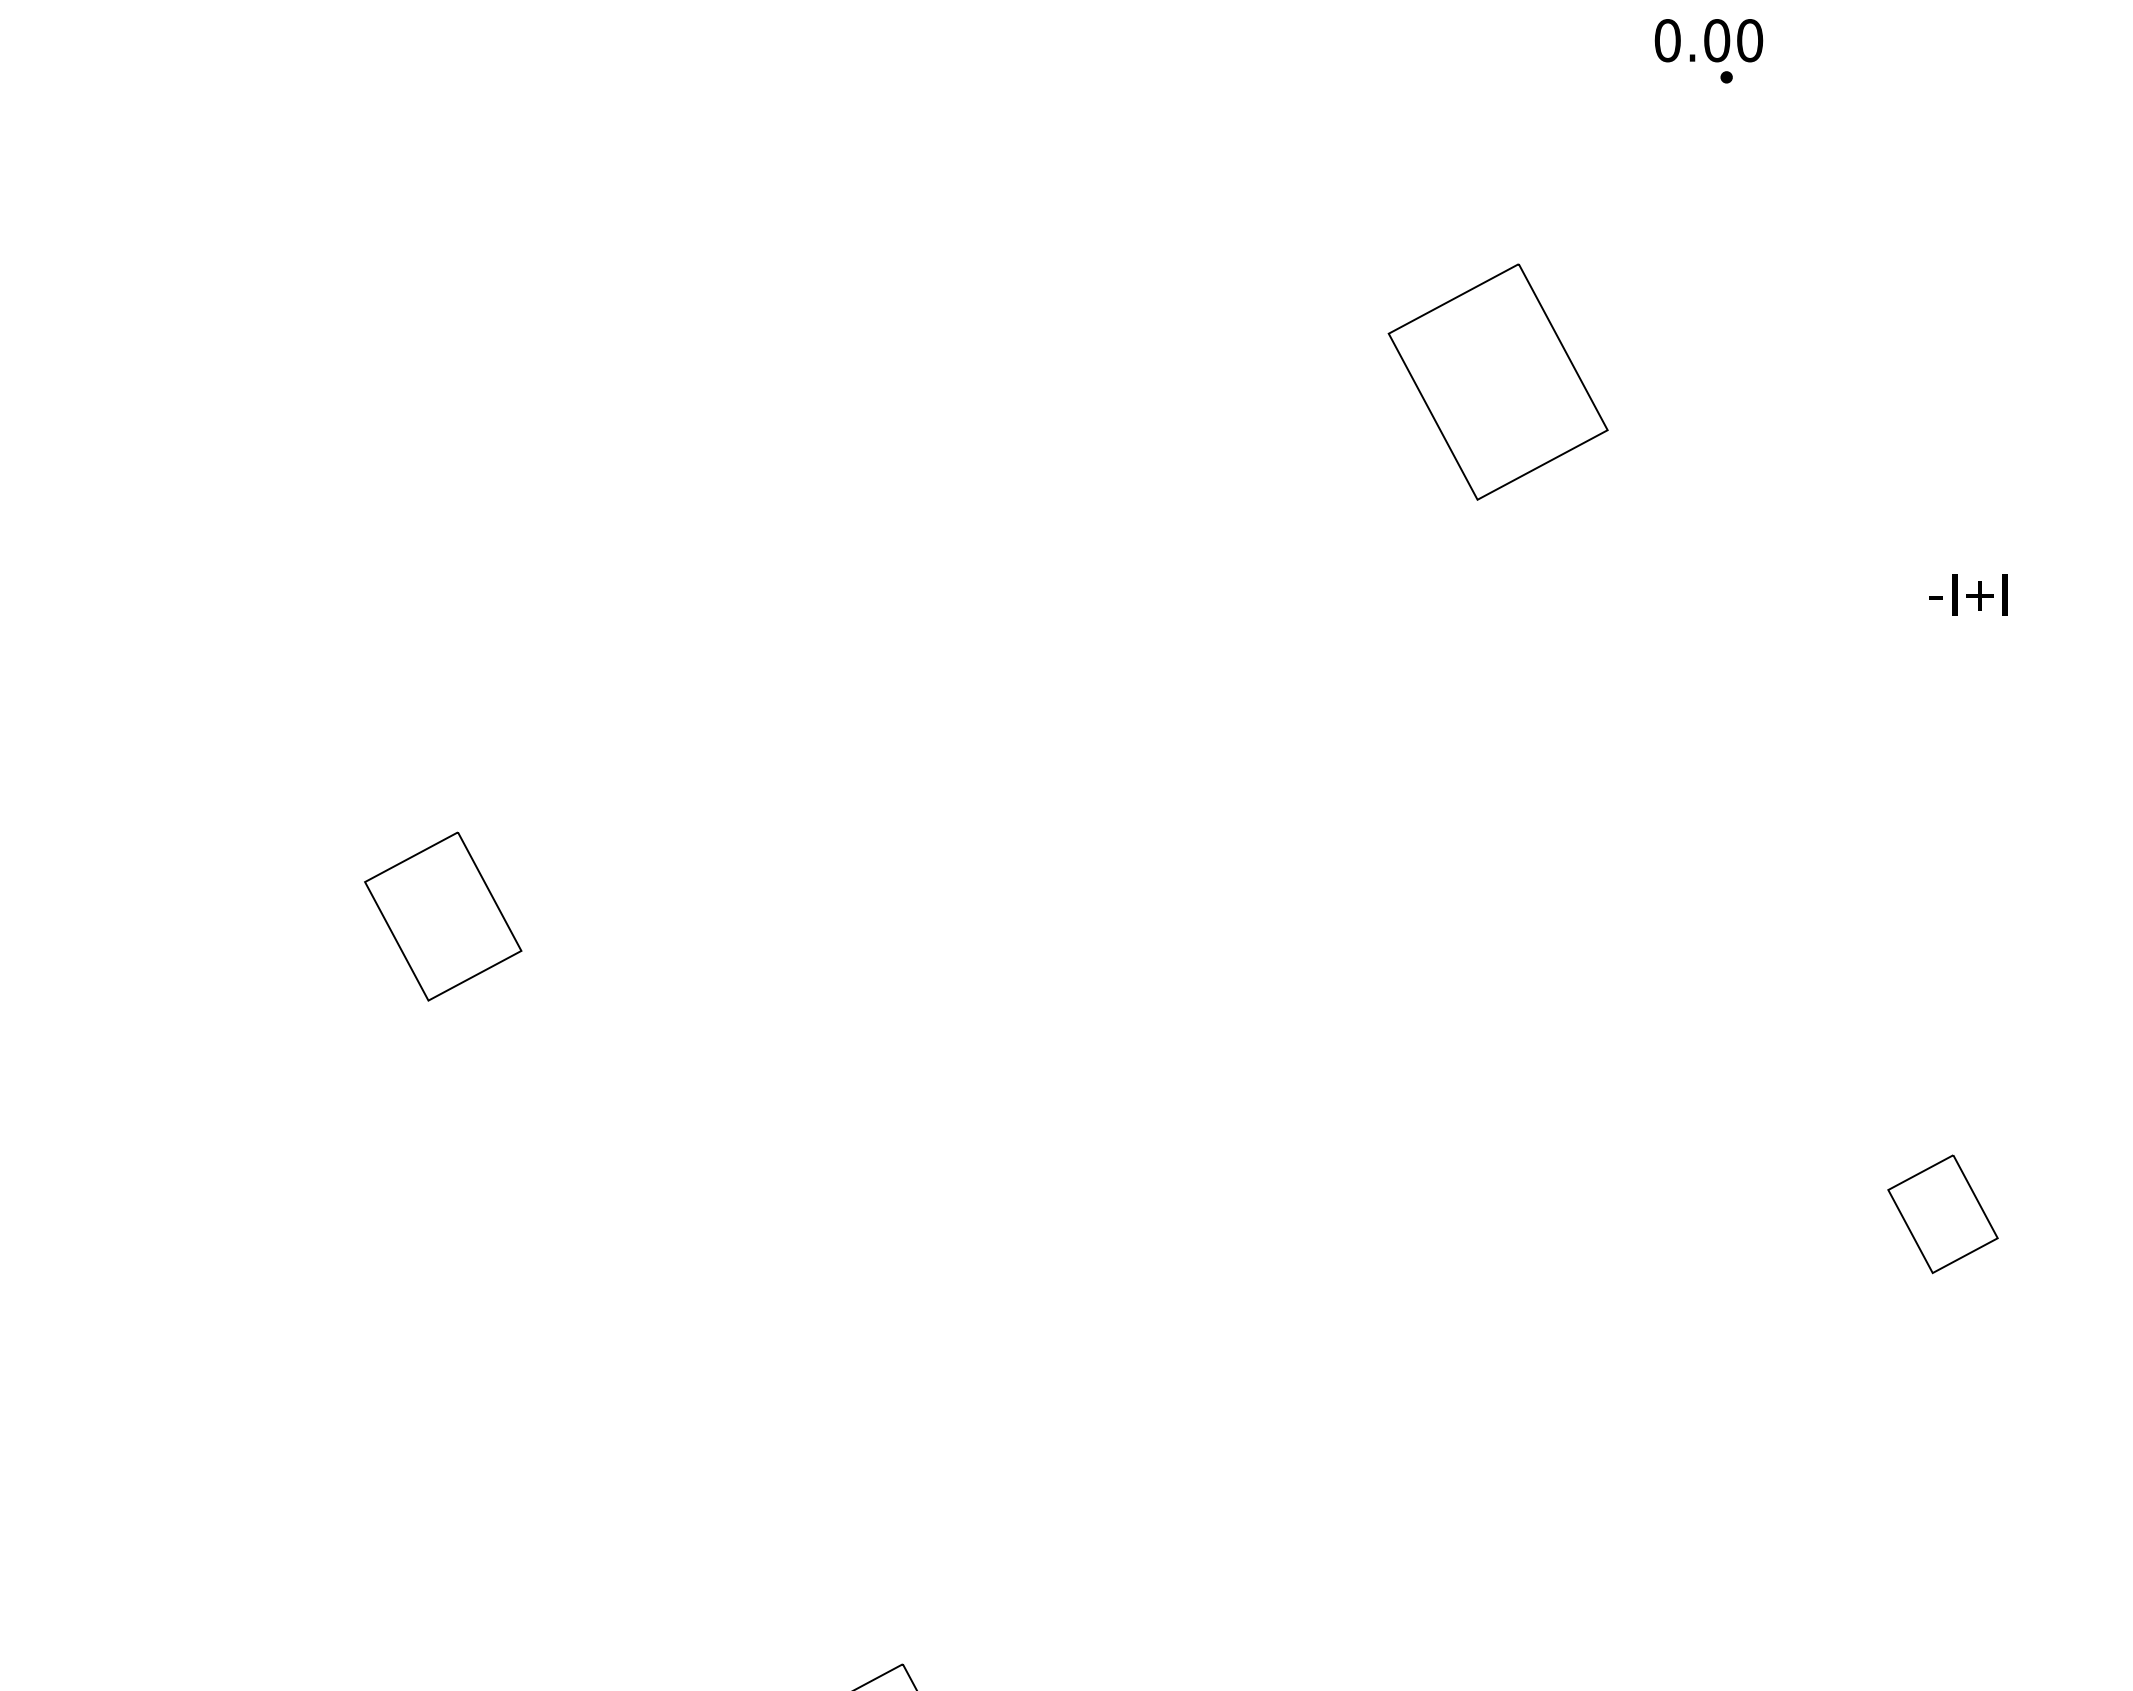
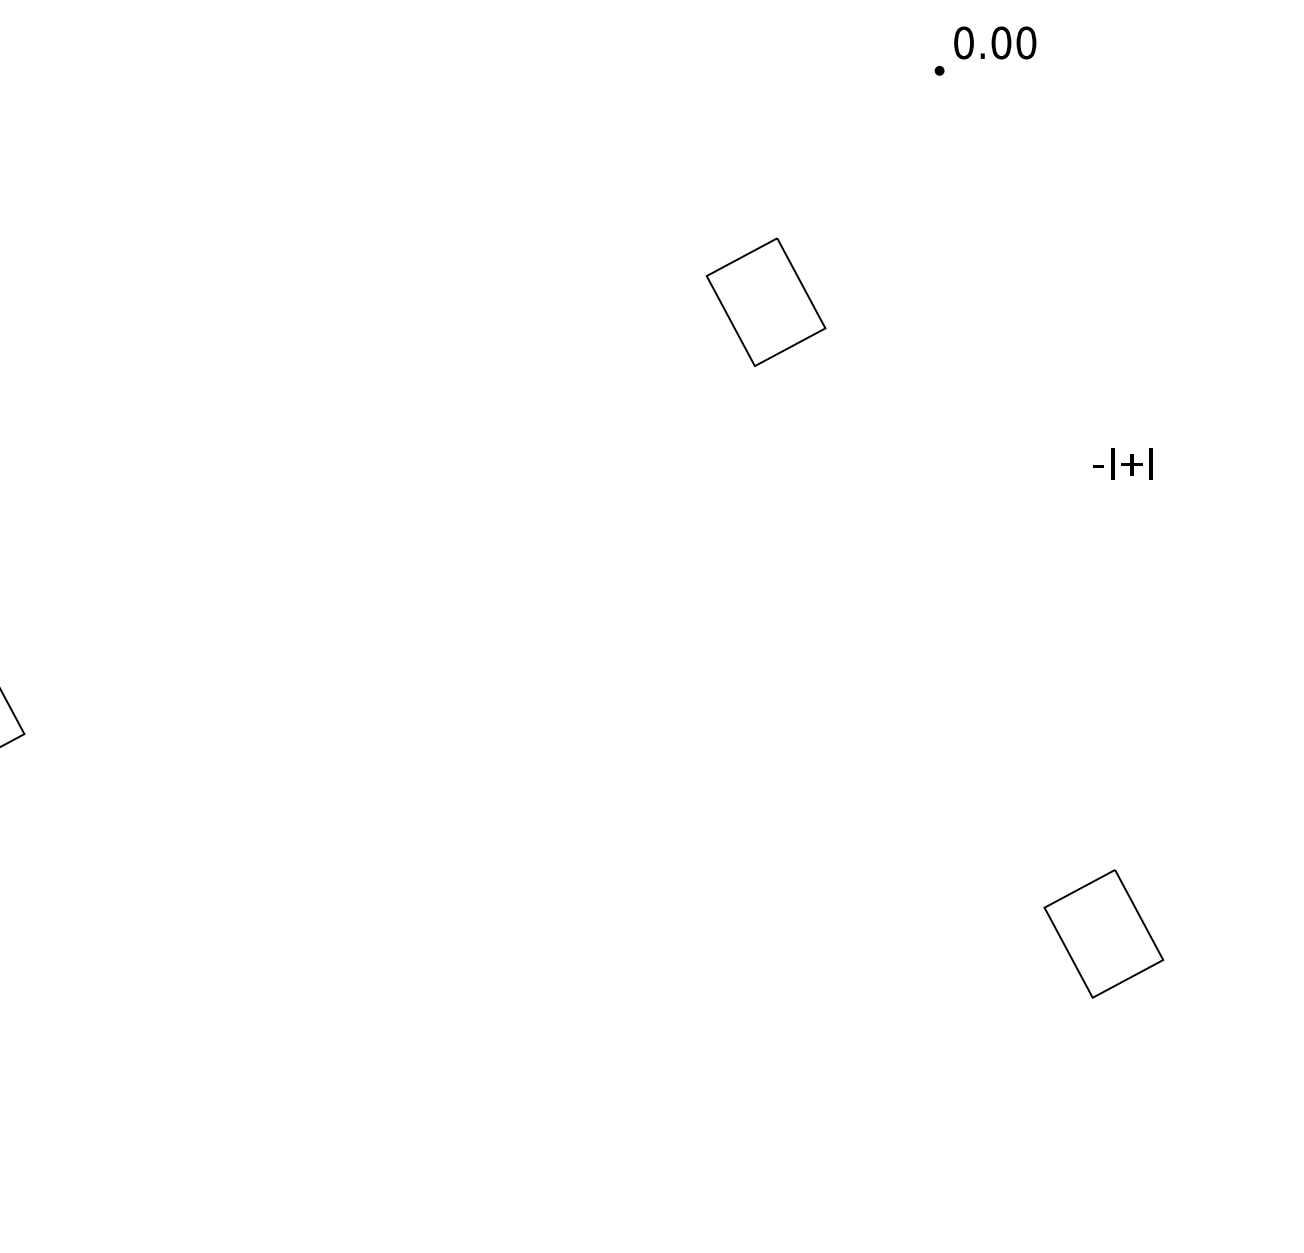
text: (1708, 40) -> (994, 42), moved
part: (1497, 382) -> (765, 302), size x0.71
part: (1942, 1214) -> (1103, 934), size x1.43

